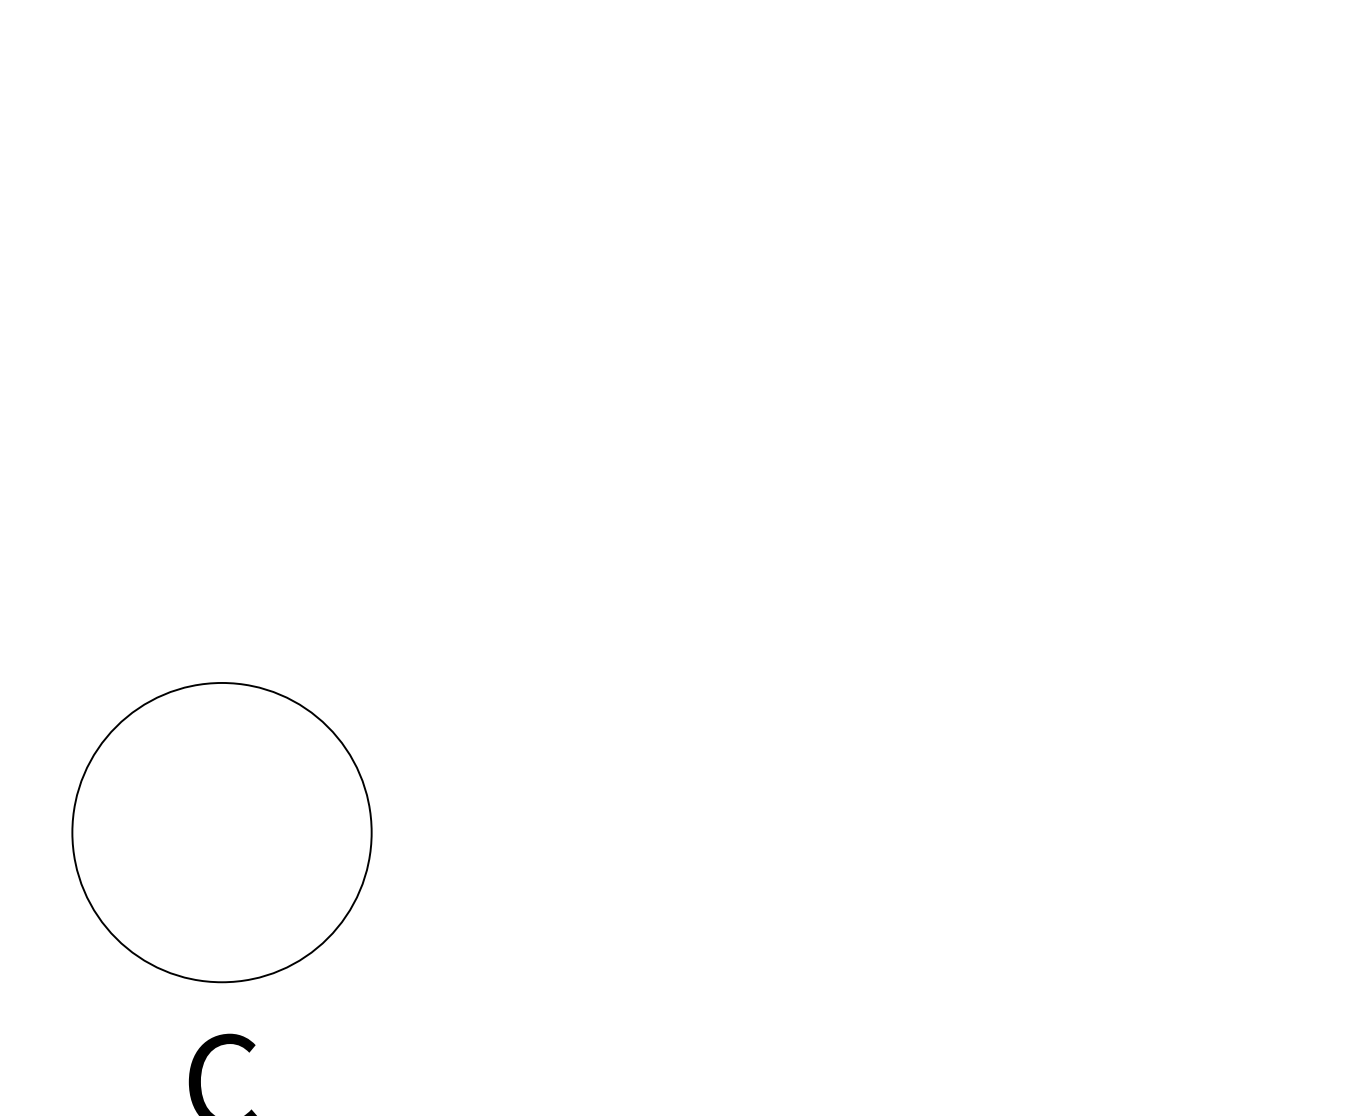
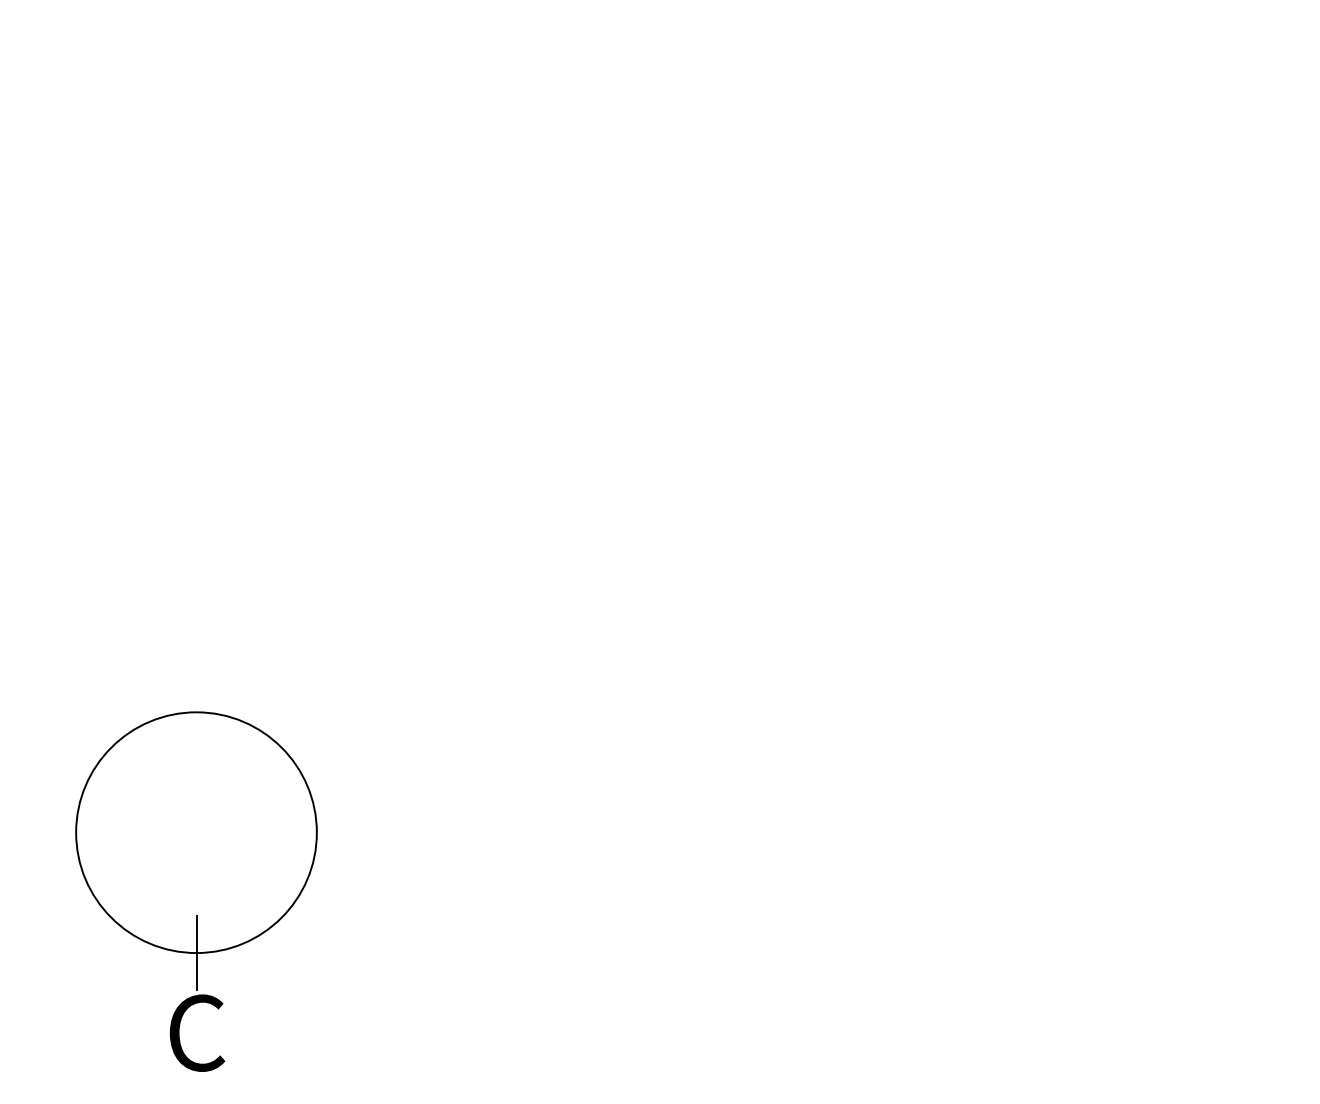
line: (222, 981) -> (196, 952), added

